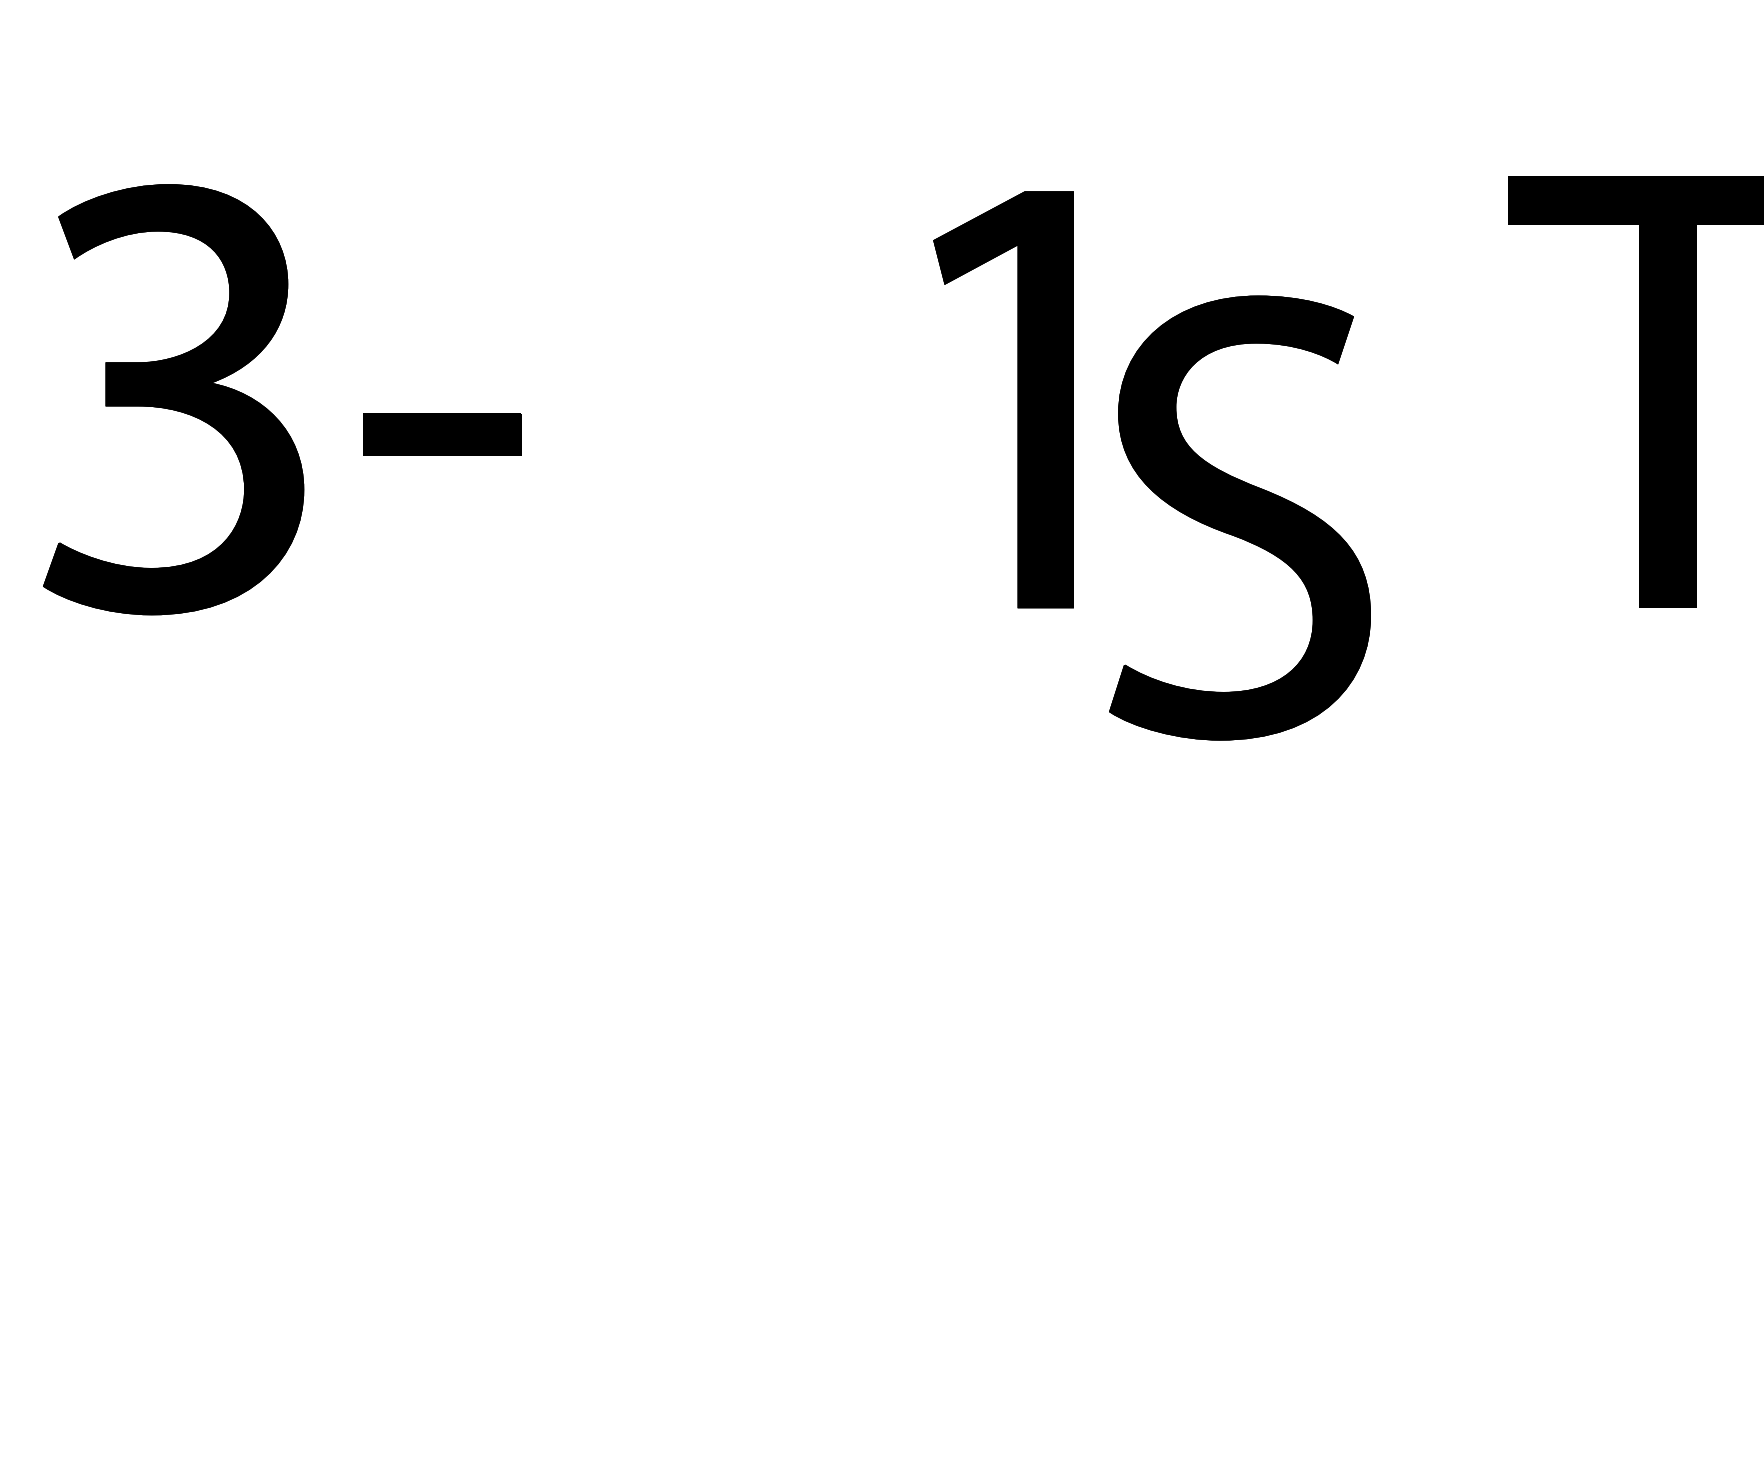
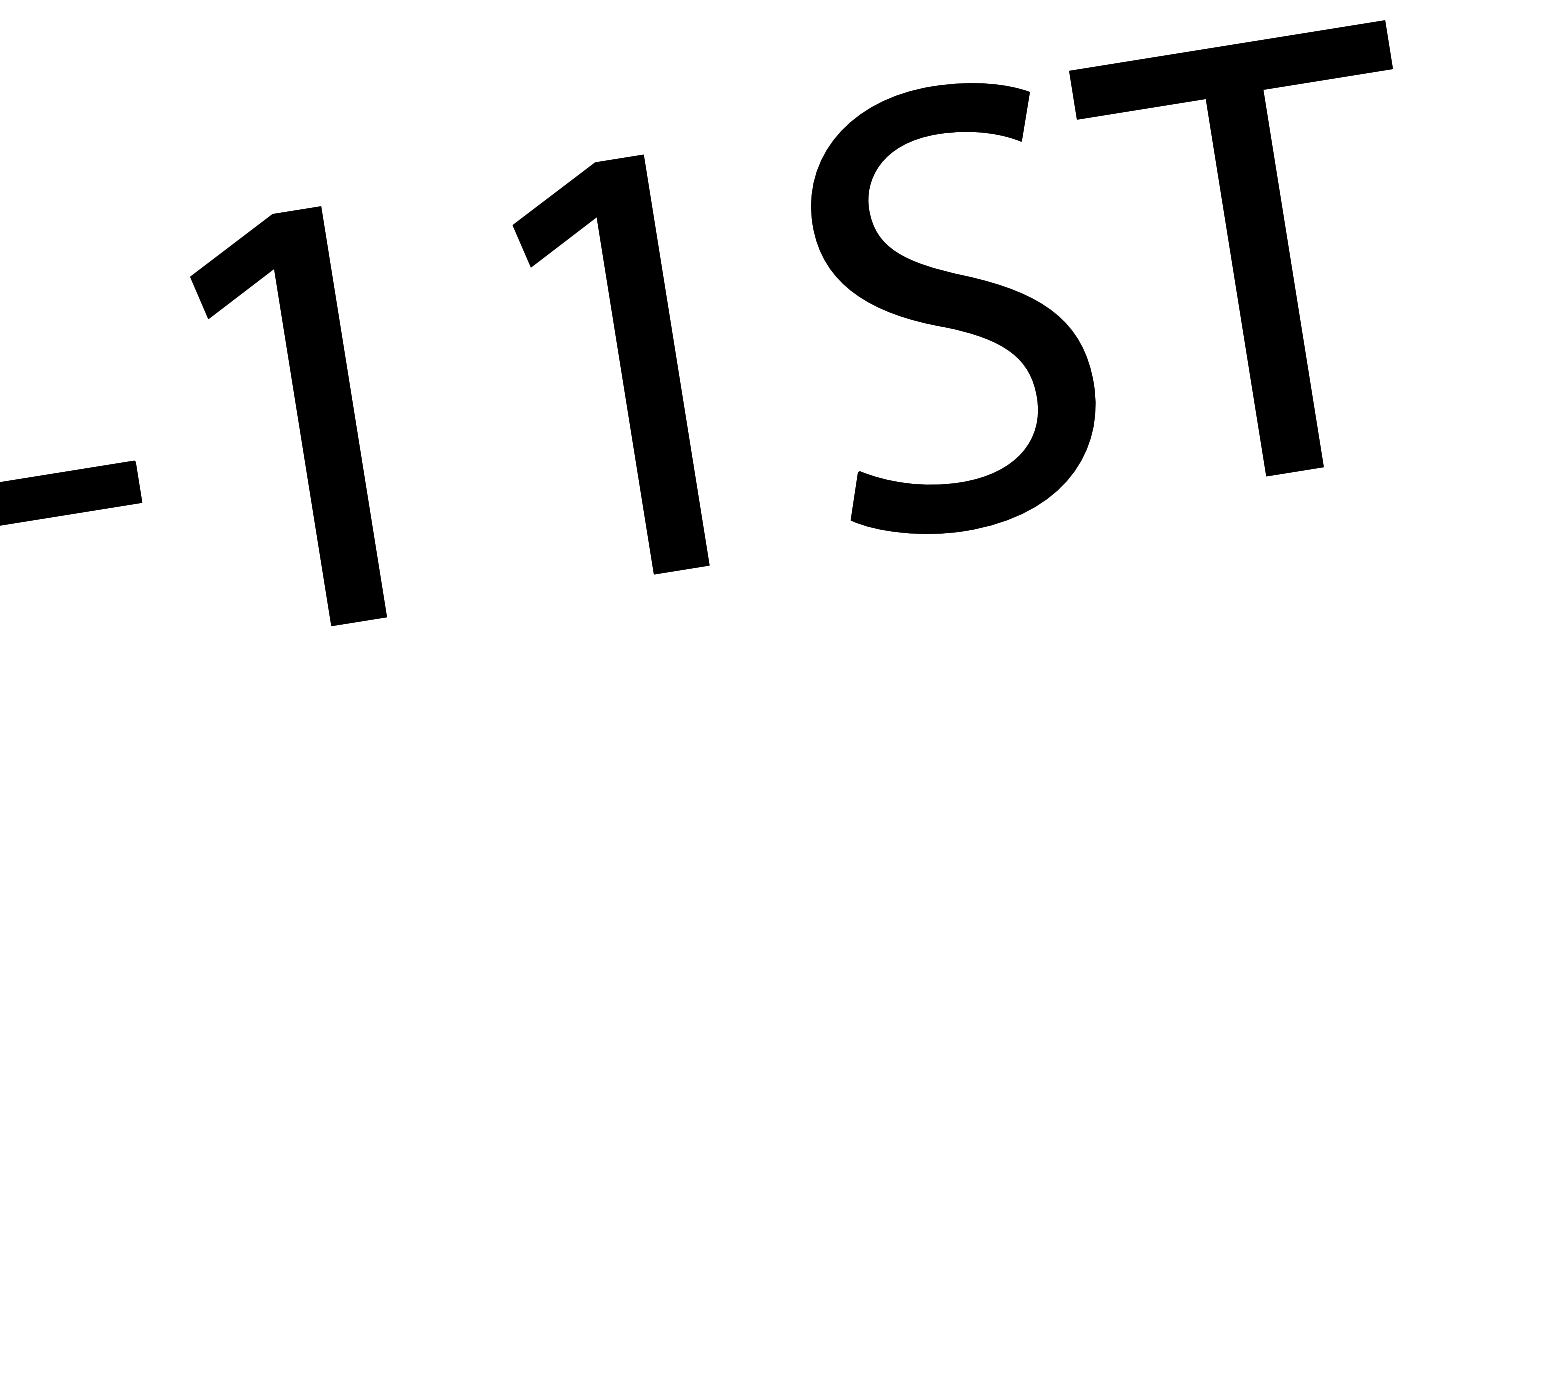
part: (690, 399) -> (298, 420), added
part: (1239, 517) -> (948, 308), moved

